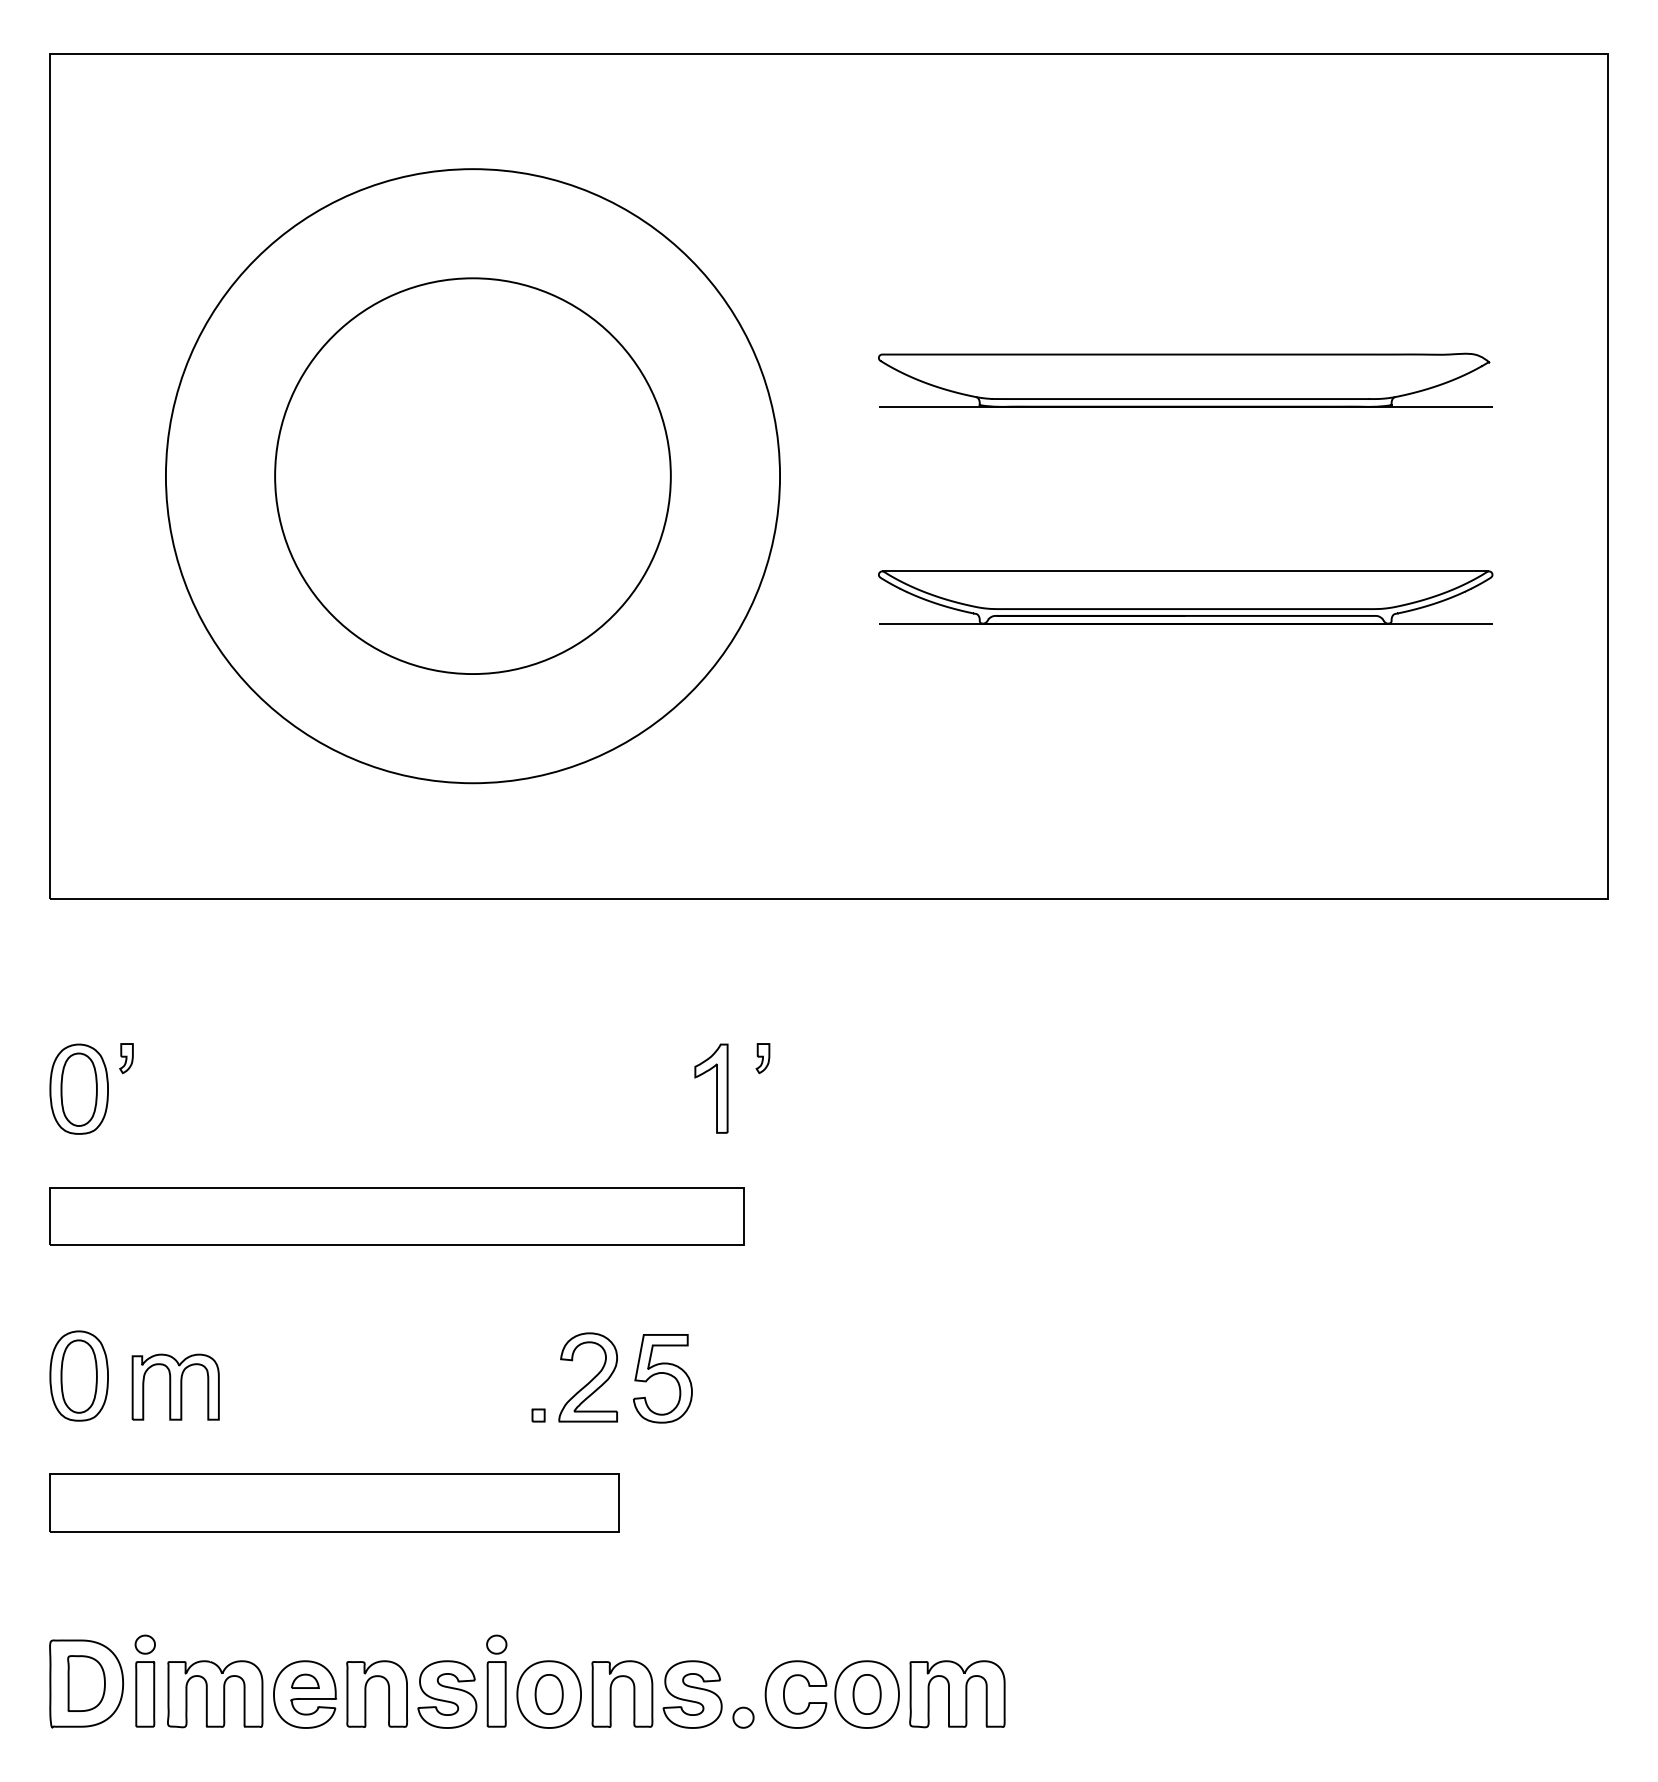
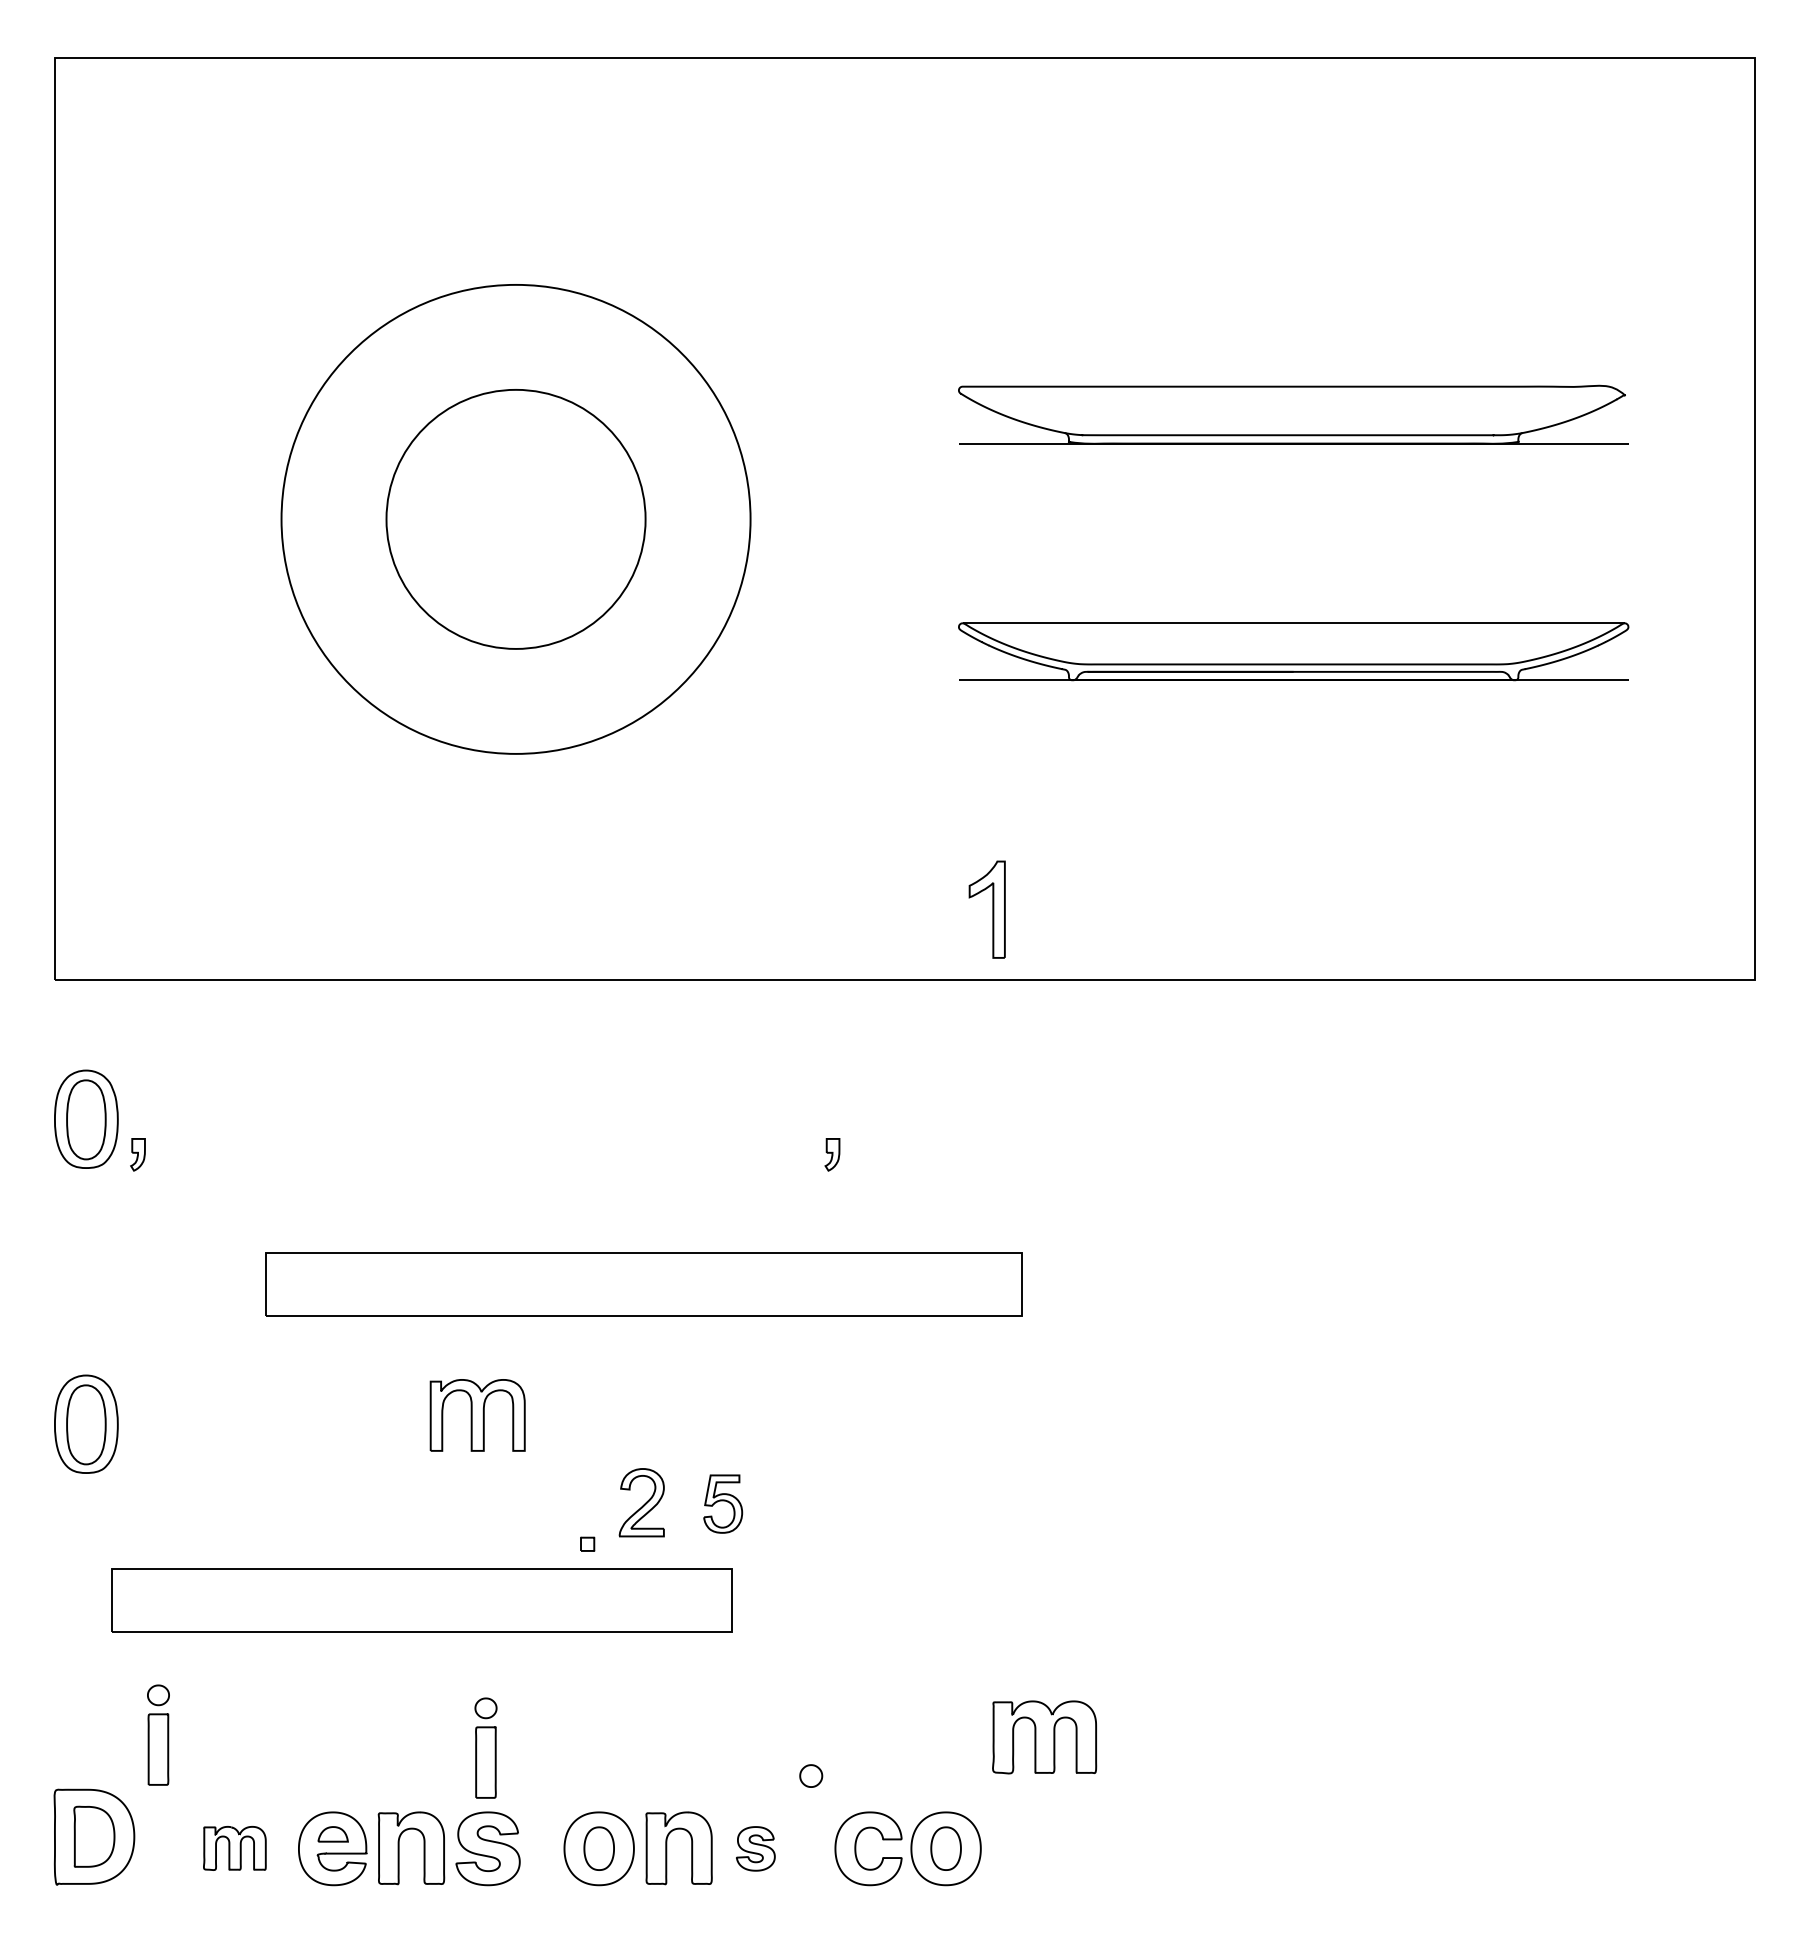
circle: (472, 476) -> (515, 519), size x0.6
circle: (473, 476) -> (516, 519), size x0.7
part: (79, 1088) -> (86, 1118), moved
part: (710, 1088) -> (986, 909), moved
part: (396, 1216) -> (643, 1284), moved
part: (79, 1375) -> (86, 1423), moved
part: (587, 1377) -> (641, 1502), size x0.7
part: (662, 1378) -> (722, 1503), size x0.6
part: (175, 1387) -> (477, 1415), moved
part: (334, 1503) -> (421, 1600), moved
part: (145, 1680) -> (158, 1734), moved
part: (496, 1680) -> (485, 1747), moved
part: (214, 1694) -> (234, 1848), size x0.6
part: (692, 1694) -> (755, 1848), size x0.6
part: (957, 1694) -> (1044, 1737), moved
part: (743, 1717) -> (811, 1775), moved

